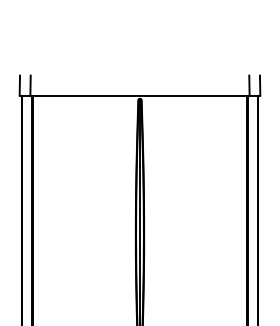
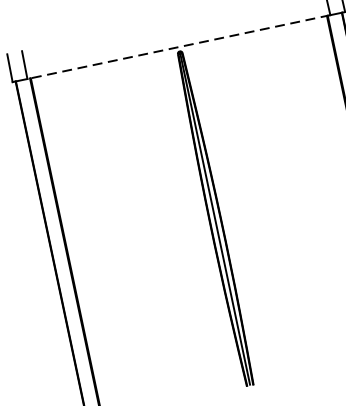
line: (140, 95) -> (179, 46), solid -> dashed

